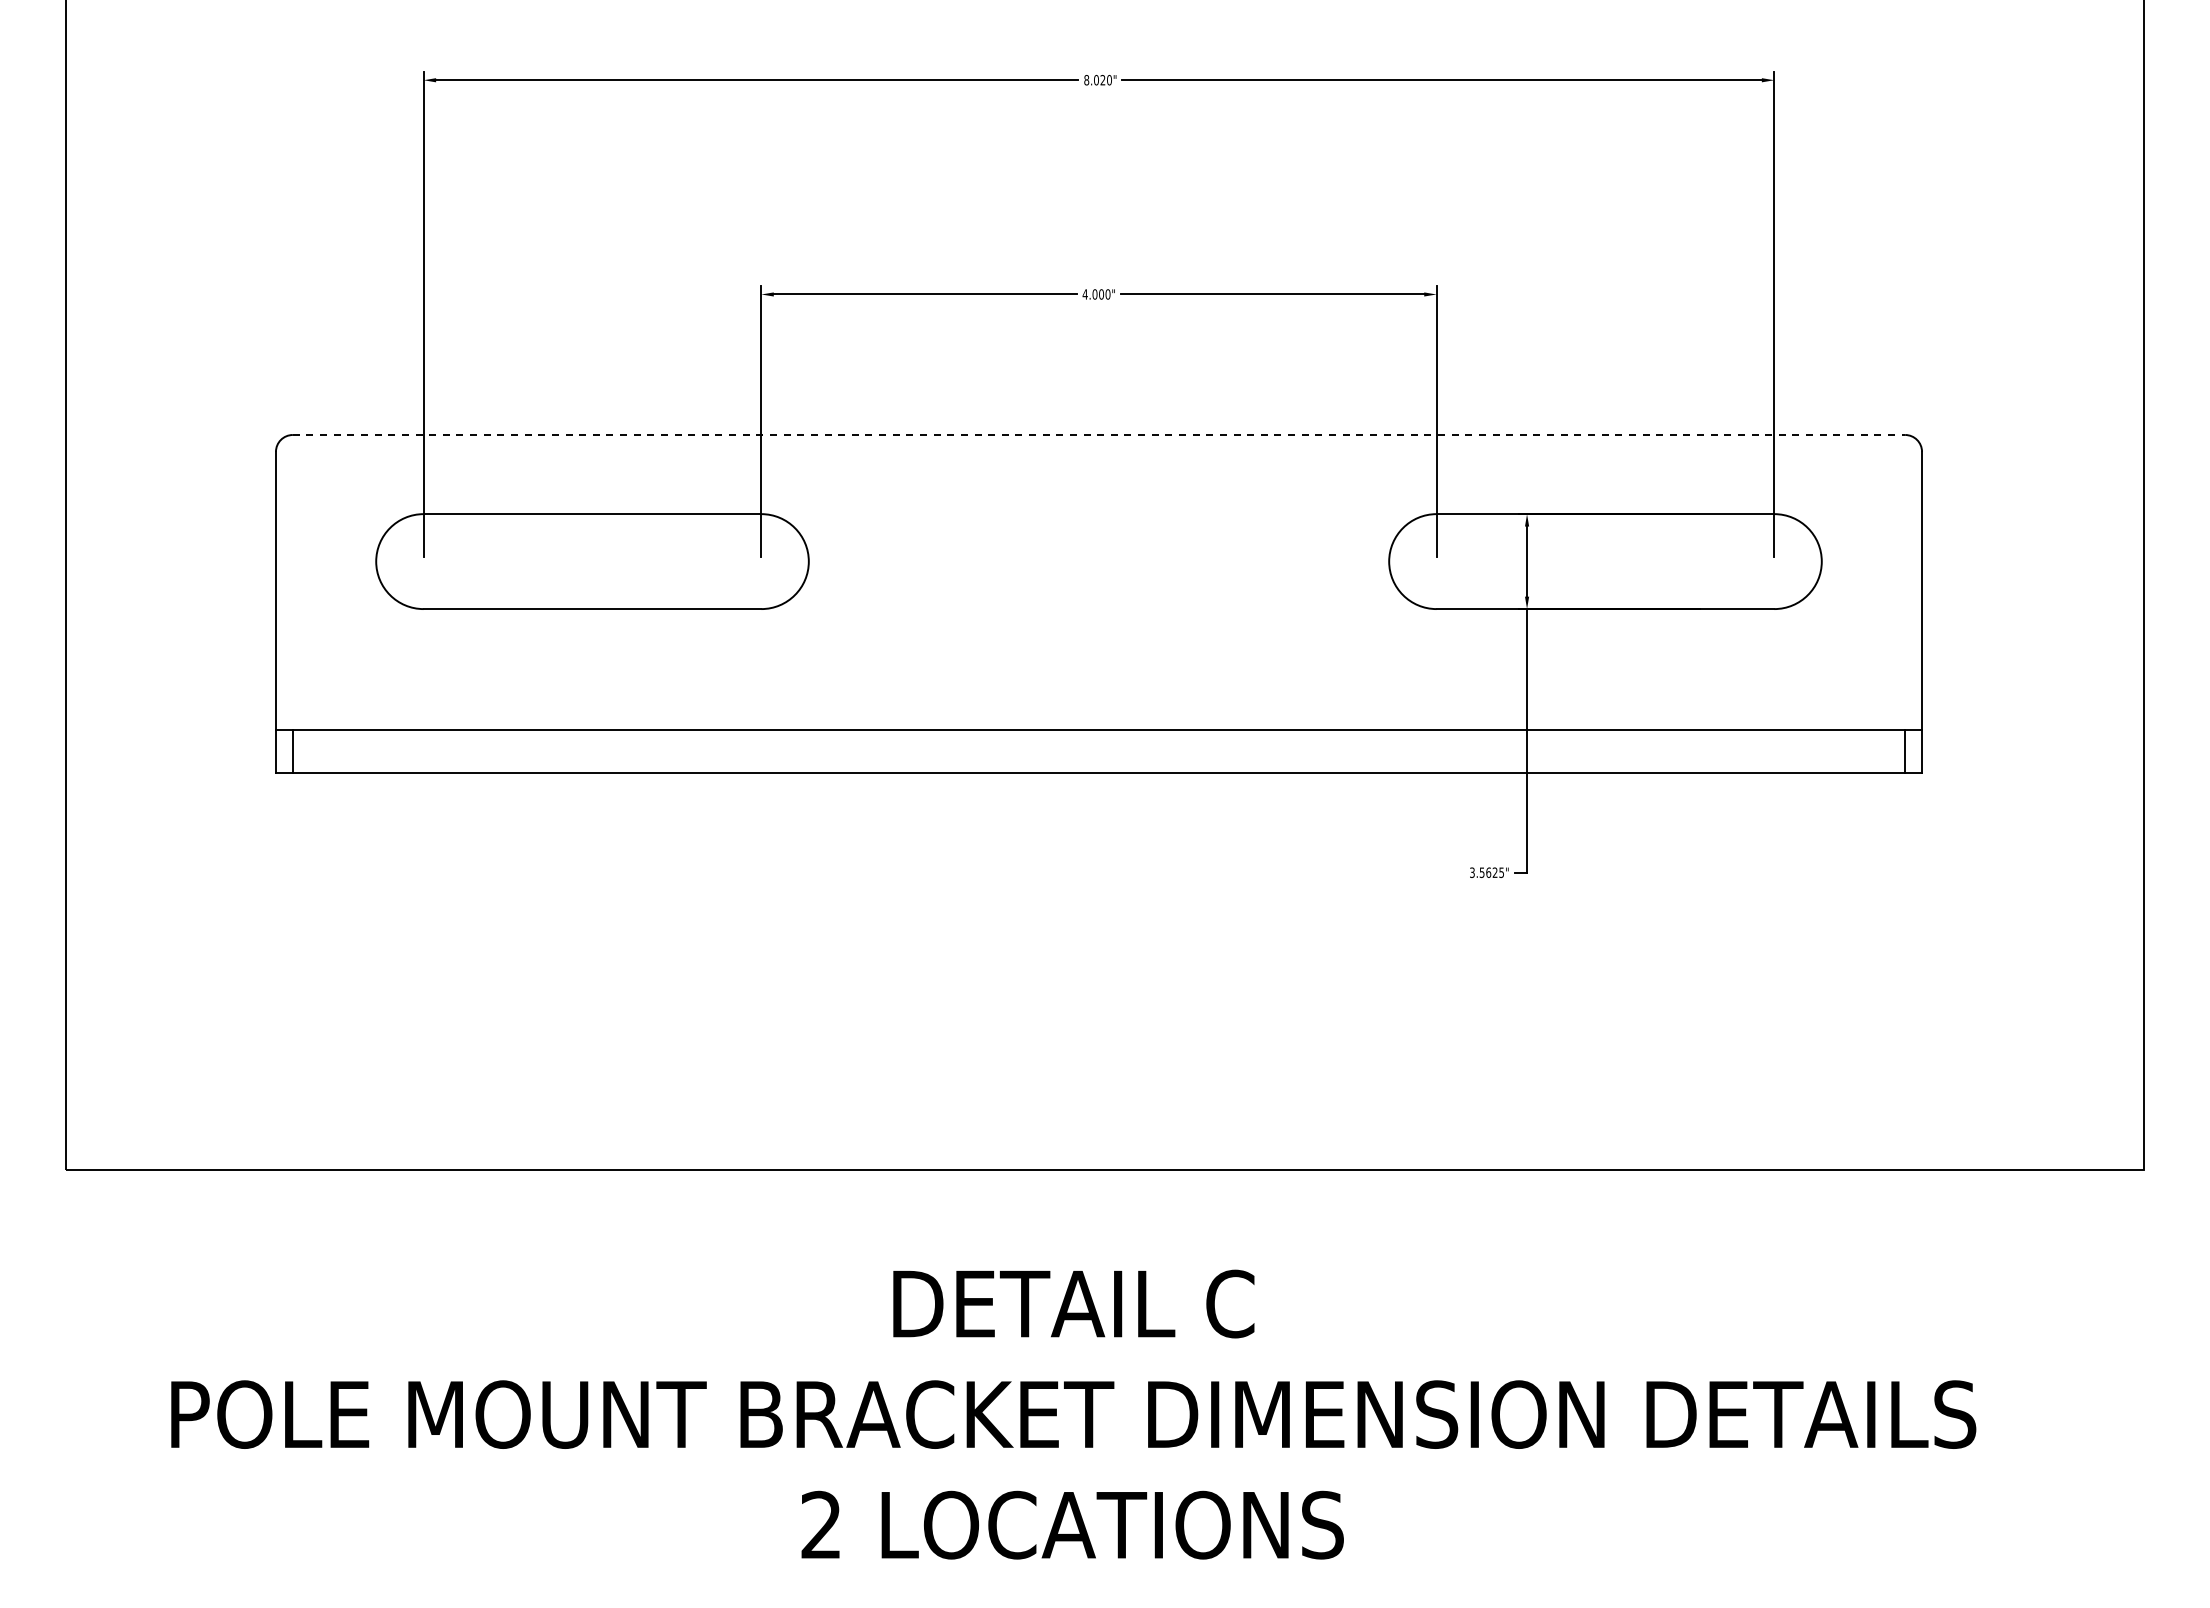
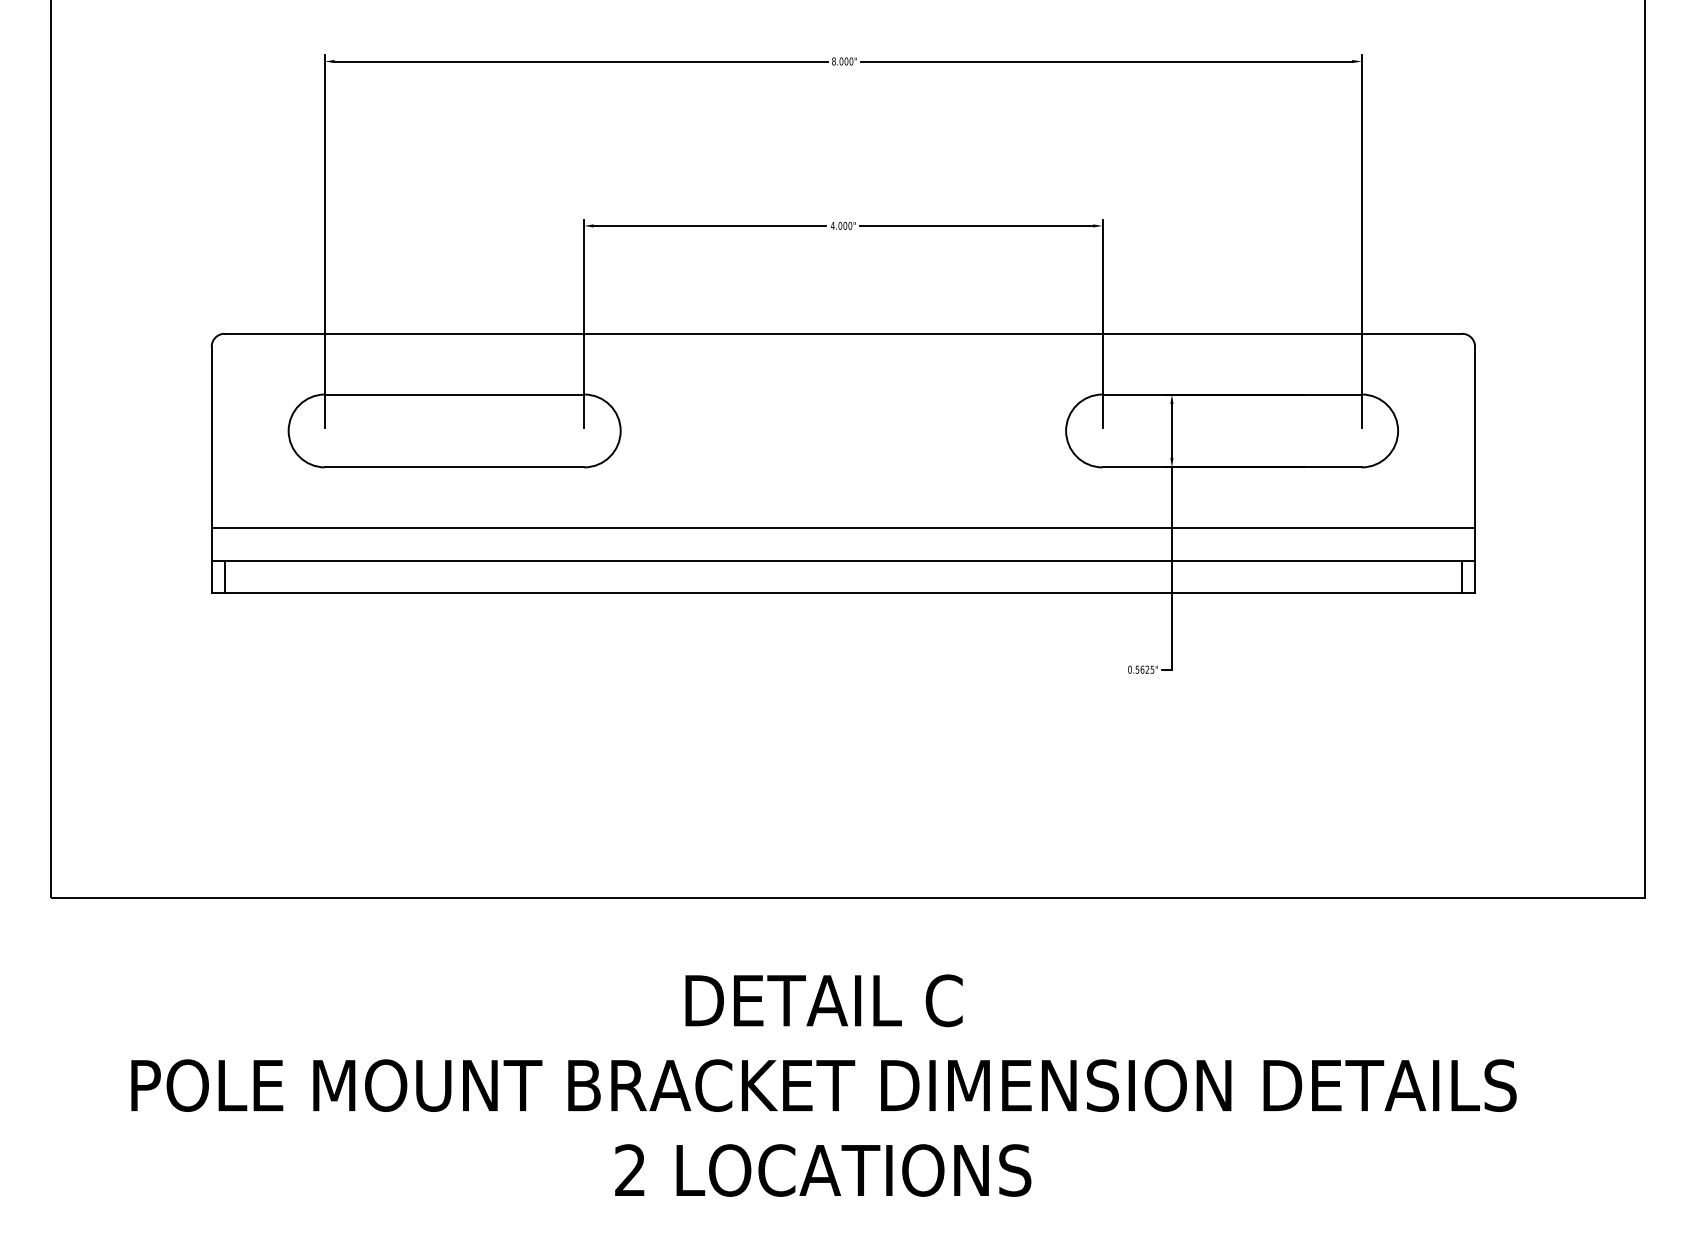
text: (1102, 80) -> (846, 61), 8.020" -> 8.000"
line: (1099, 435) -> (843, 334), dashed -> solid
line: (1098, 688) -> (843, 528), added
text: (1471, 872) -> (1129, 669), 3.5625" -> 0.5625"

